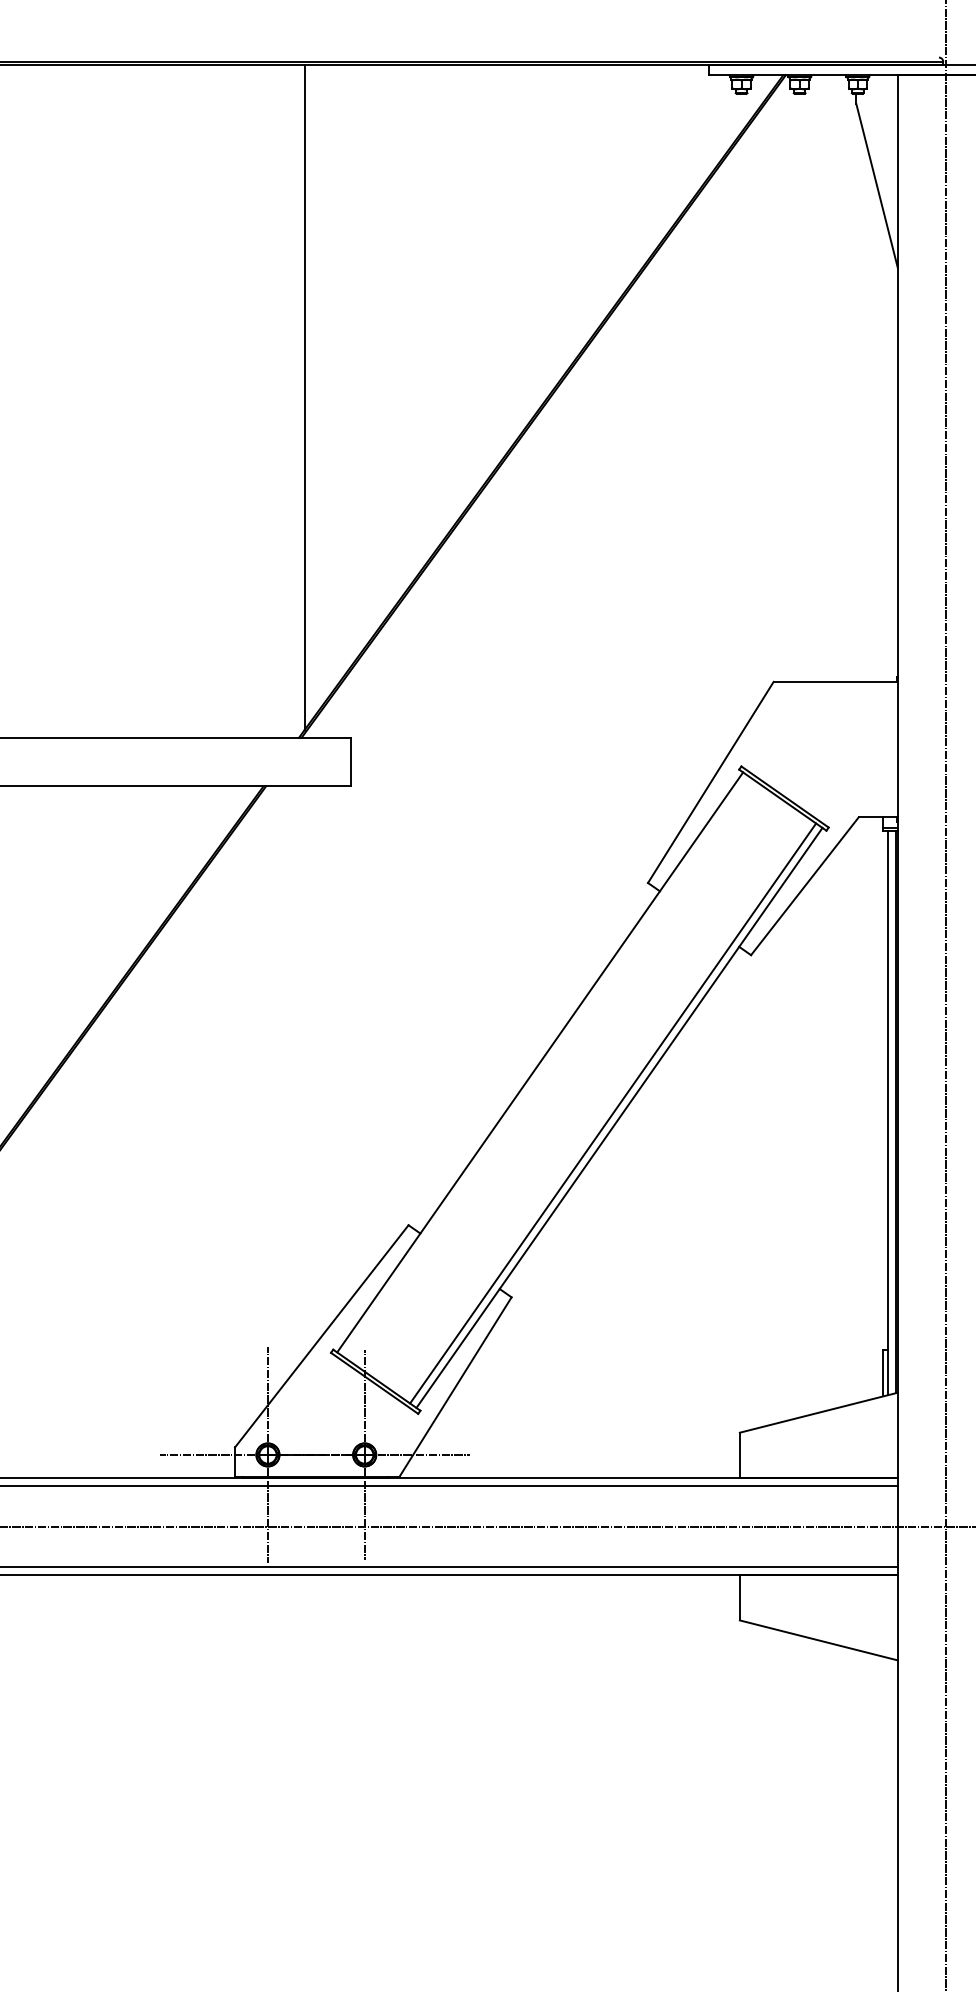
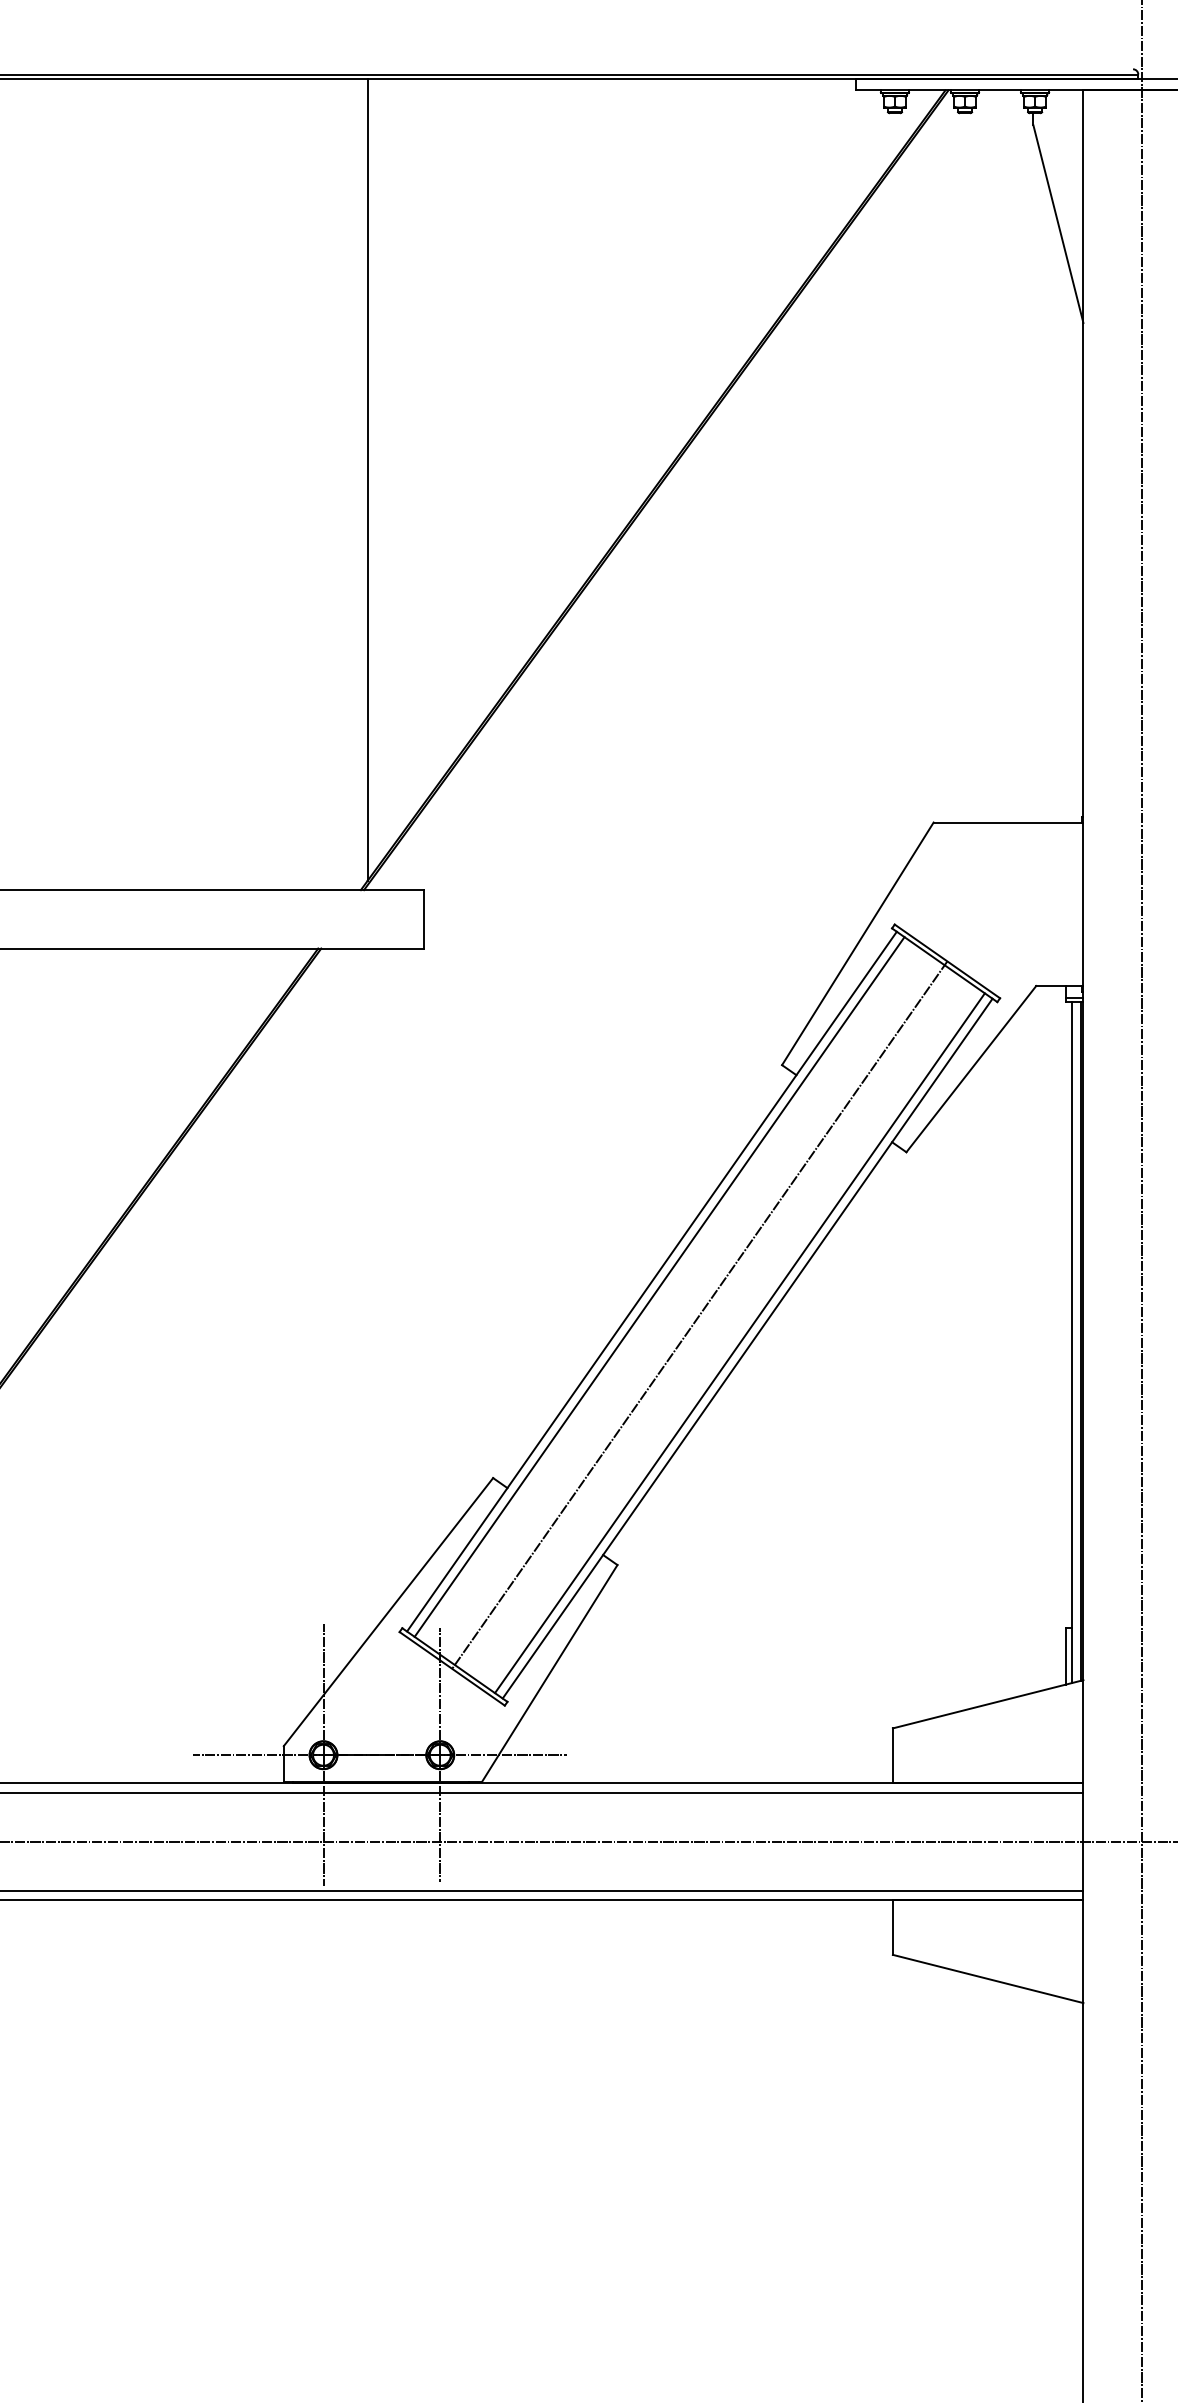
line: (546, 1066) -> (659, 1286), added
line: (579, 1089) -> (699, 1314), added

